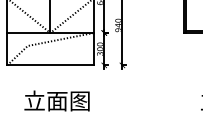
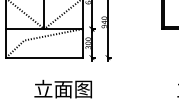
text: (56, 100) -> (62, 88), moved

